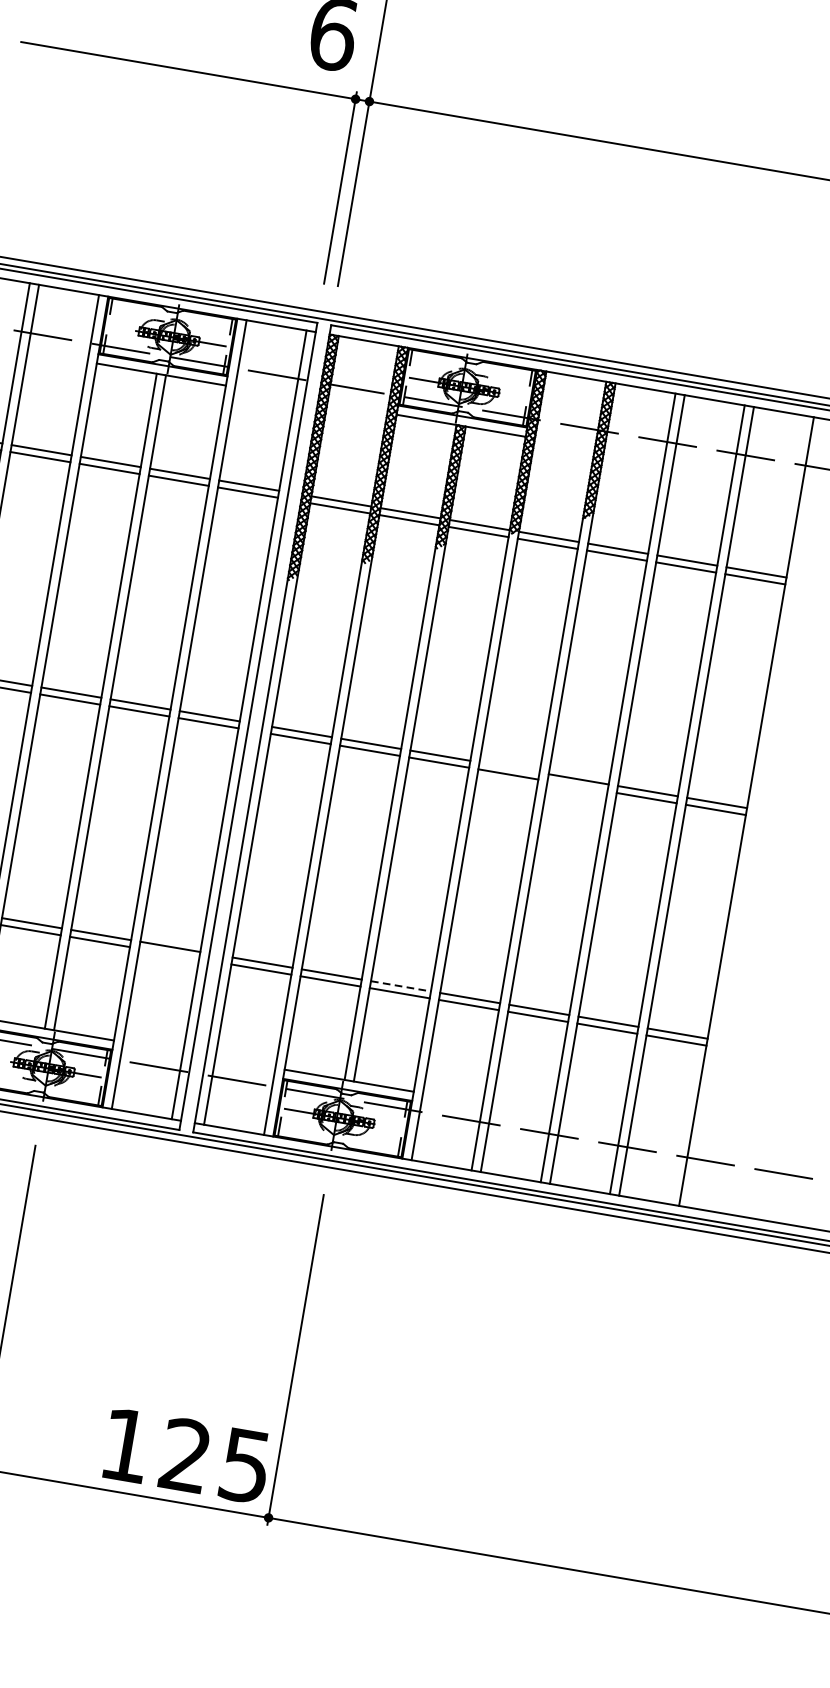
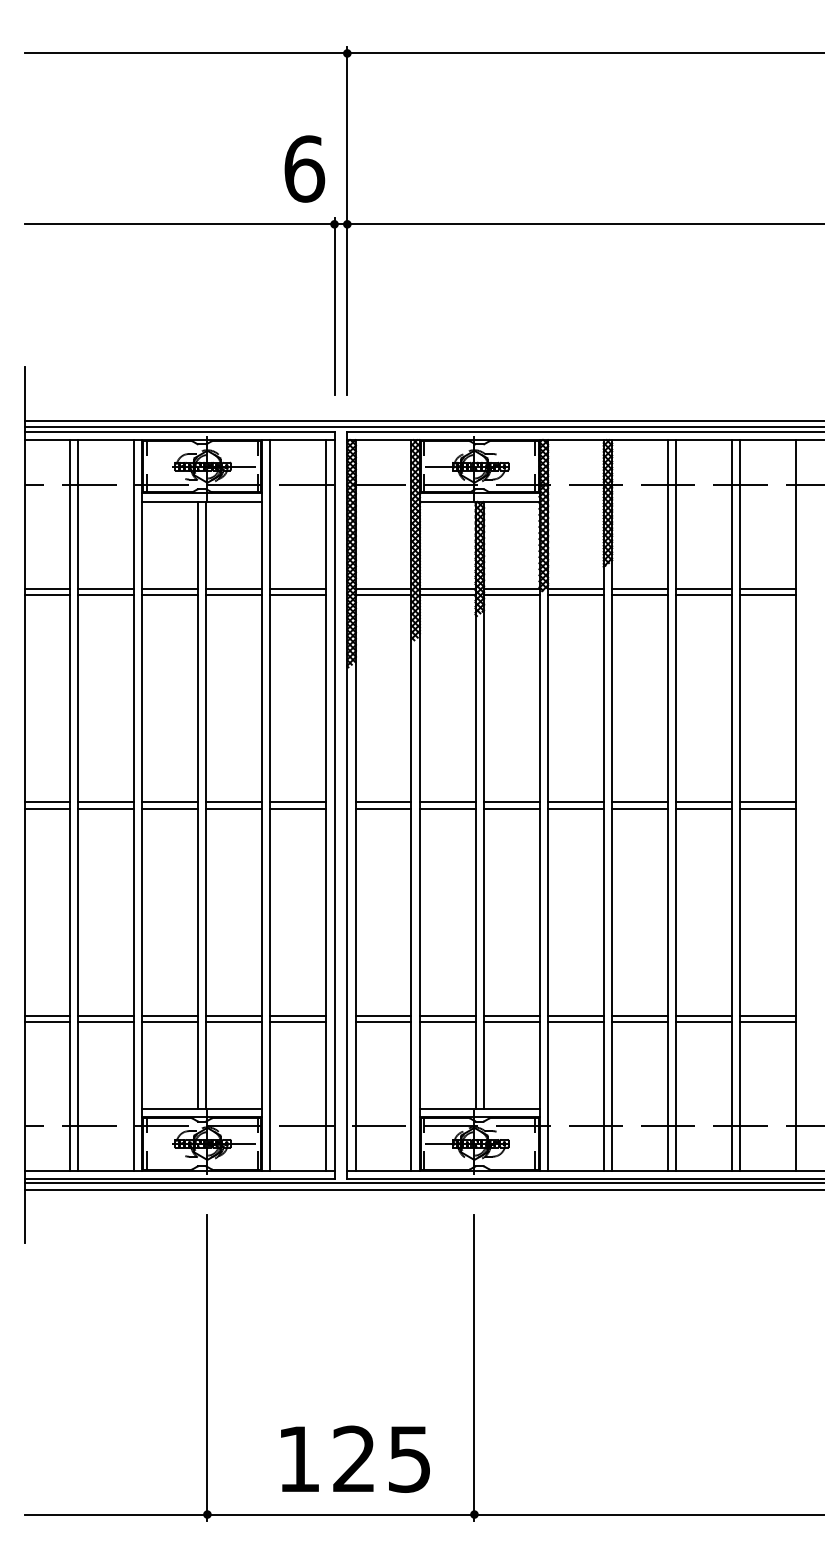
line: (509, 767) -> (575, 802), added
line: (577, 786) -> (639, 808), added
line: (168, 954) -> (297, 1022), added
line: (400, 985) -> (511, 1015), dashed -> solid
text: (187, 1455) -> (355, 1458), moved

